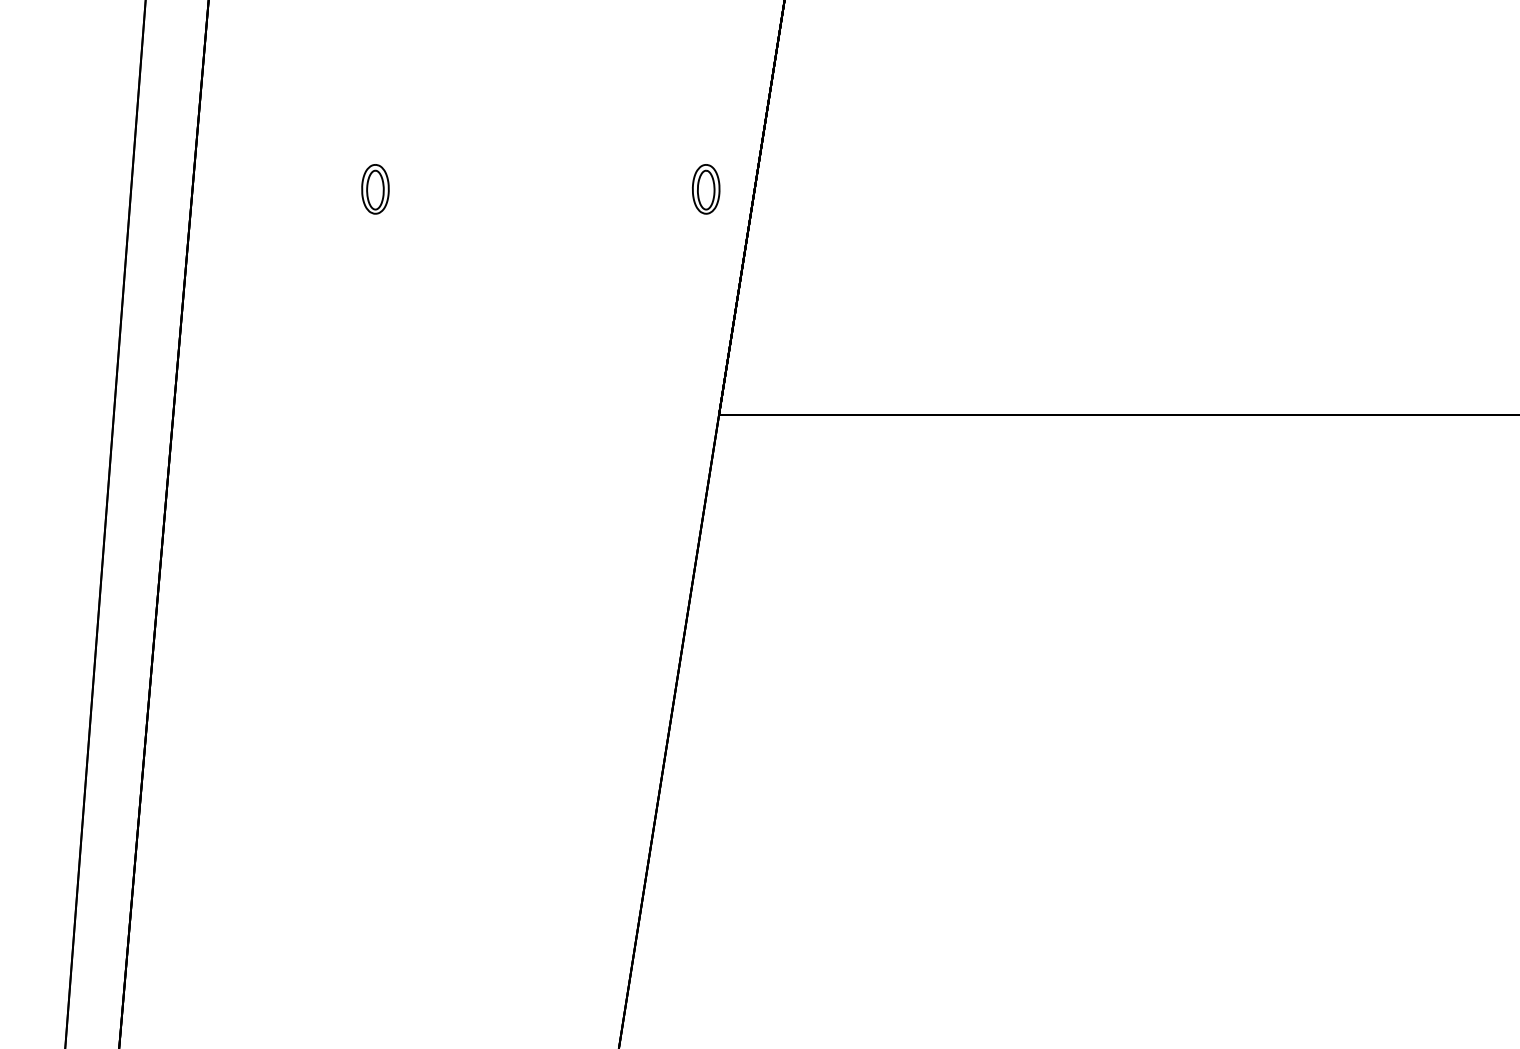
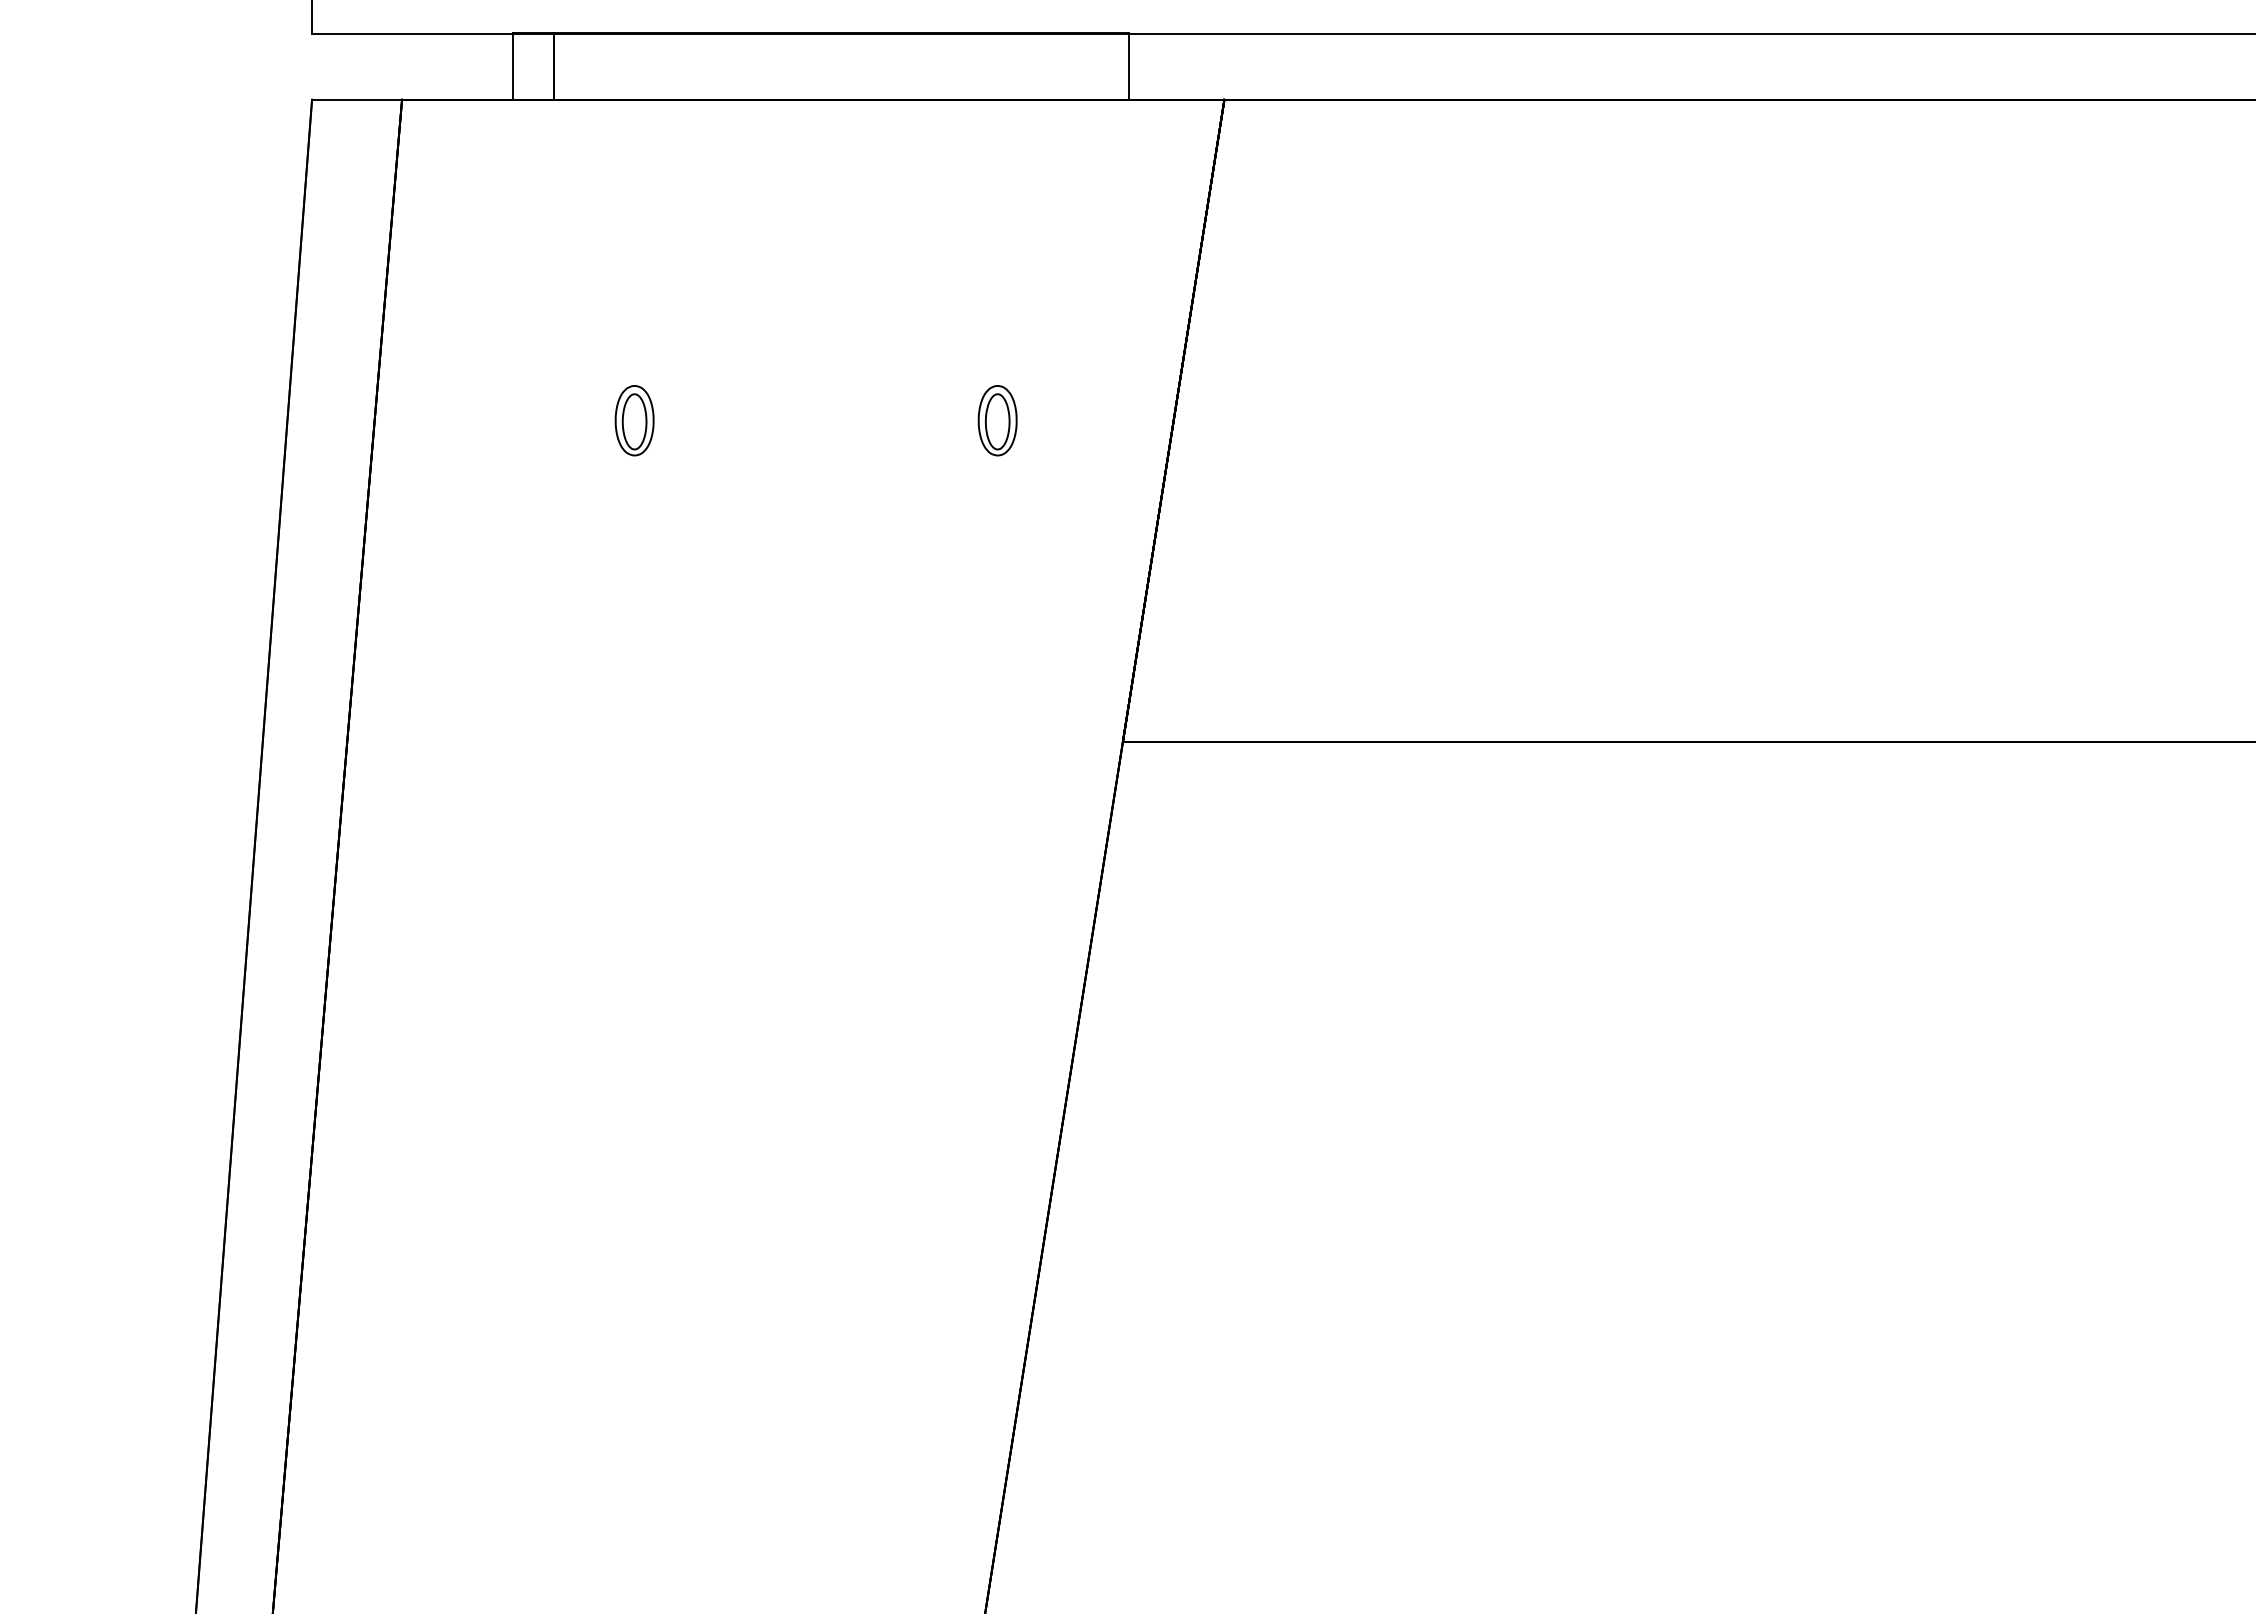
part: (706, 189) -> (997, 420), moved

